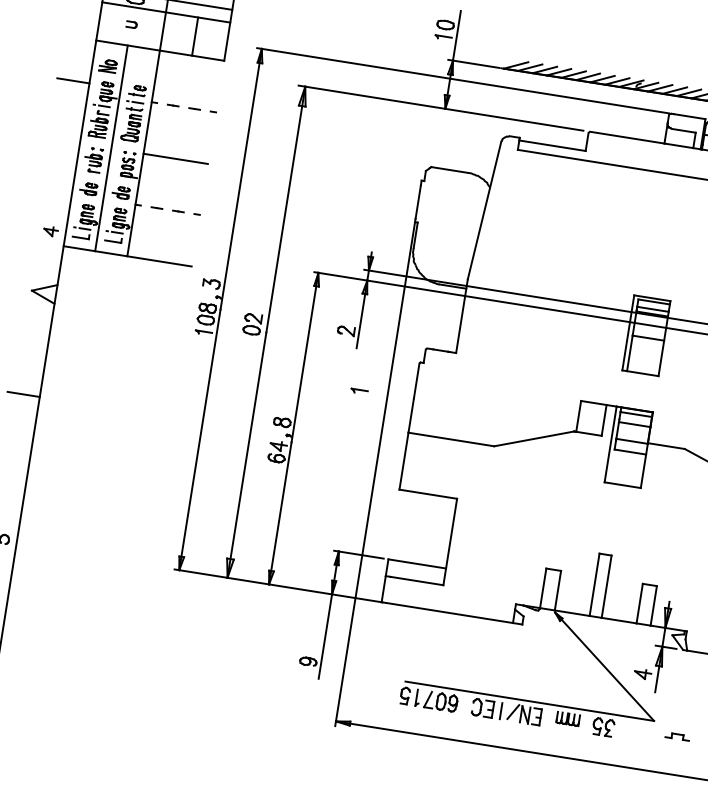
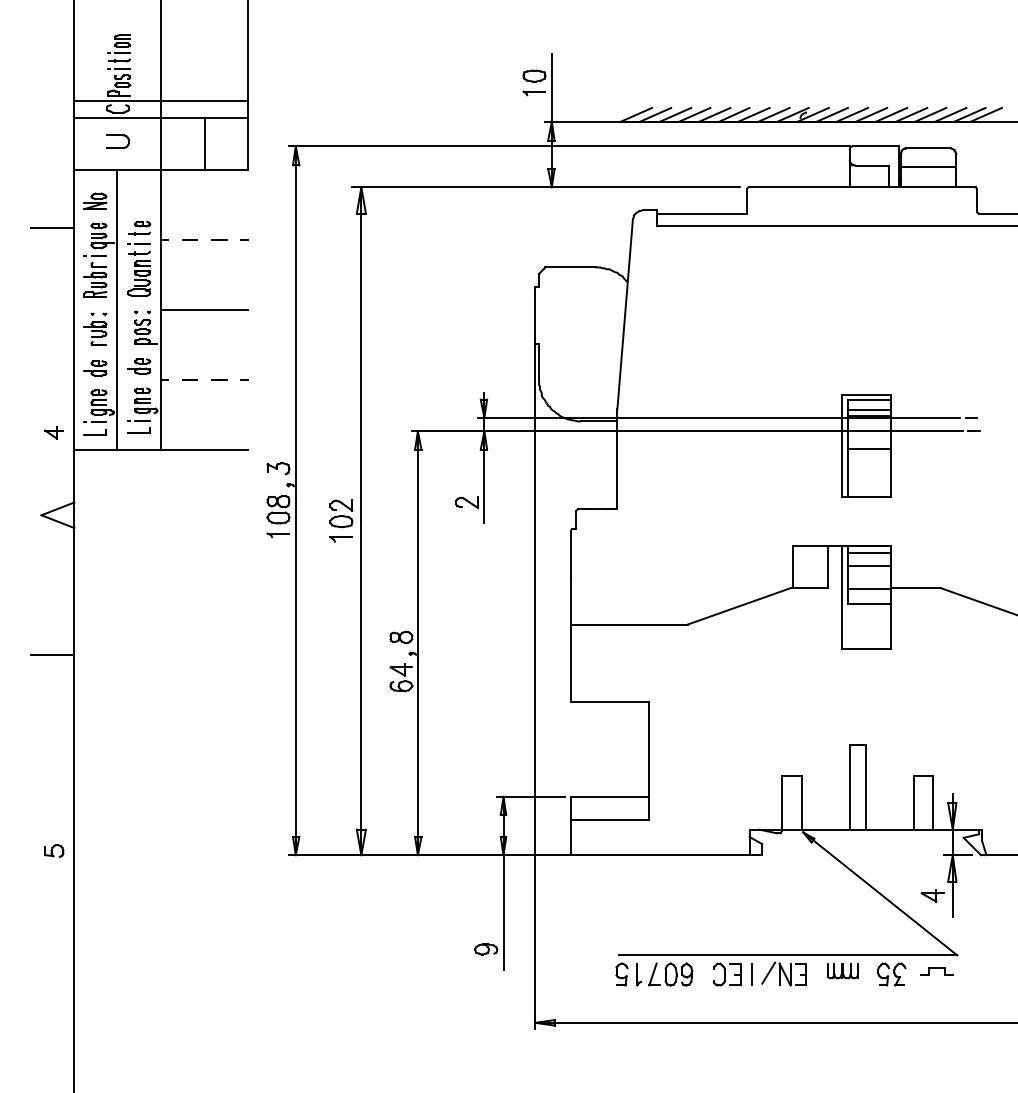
part: (131, 24) -> (117, 141), size x1.67
part: (358, 391) -> (340, 539), moved
part: (677, 736) -> (936, 971), moved

